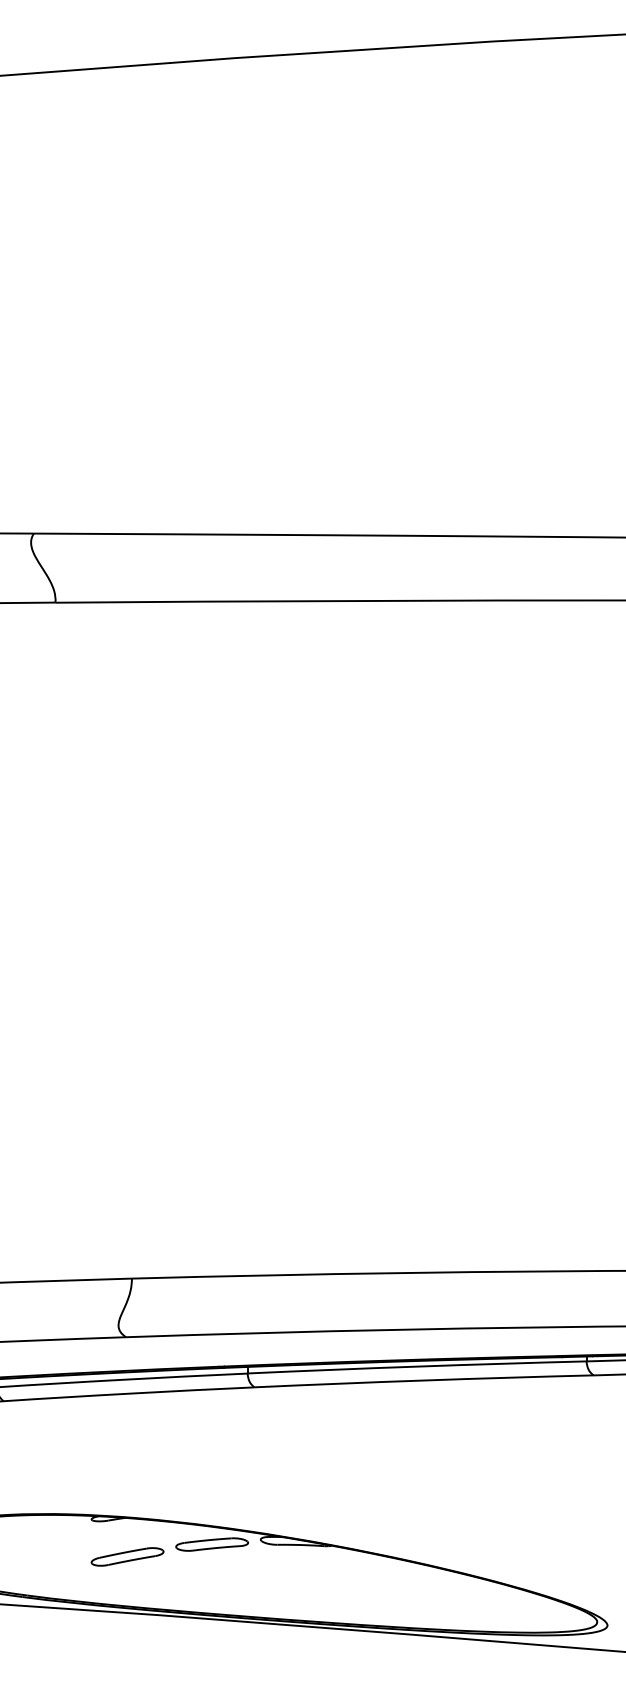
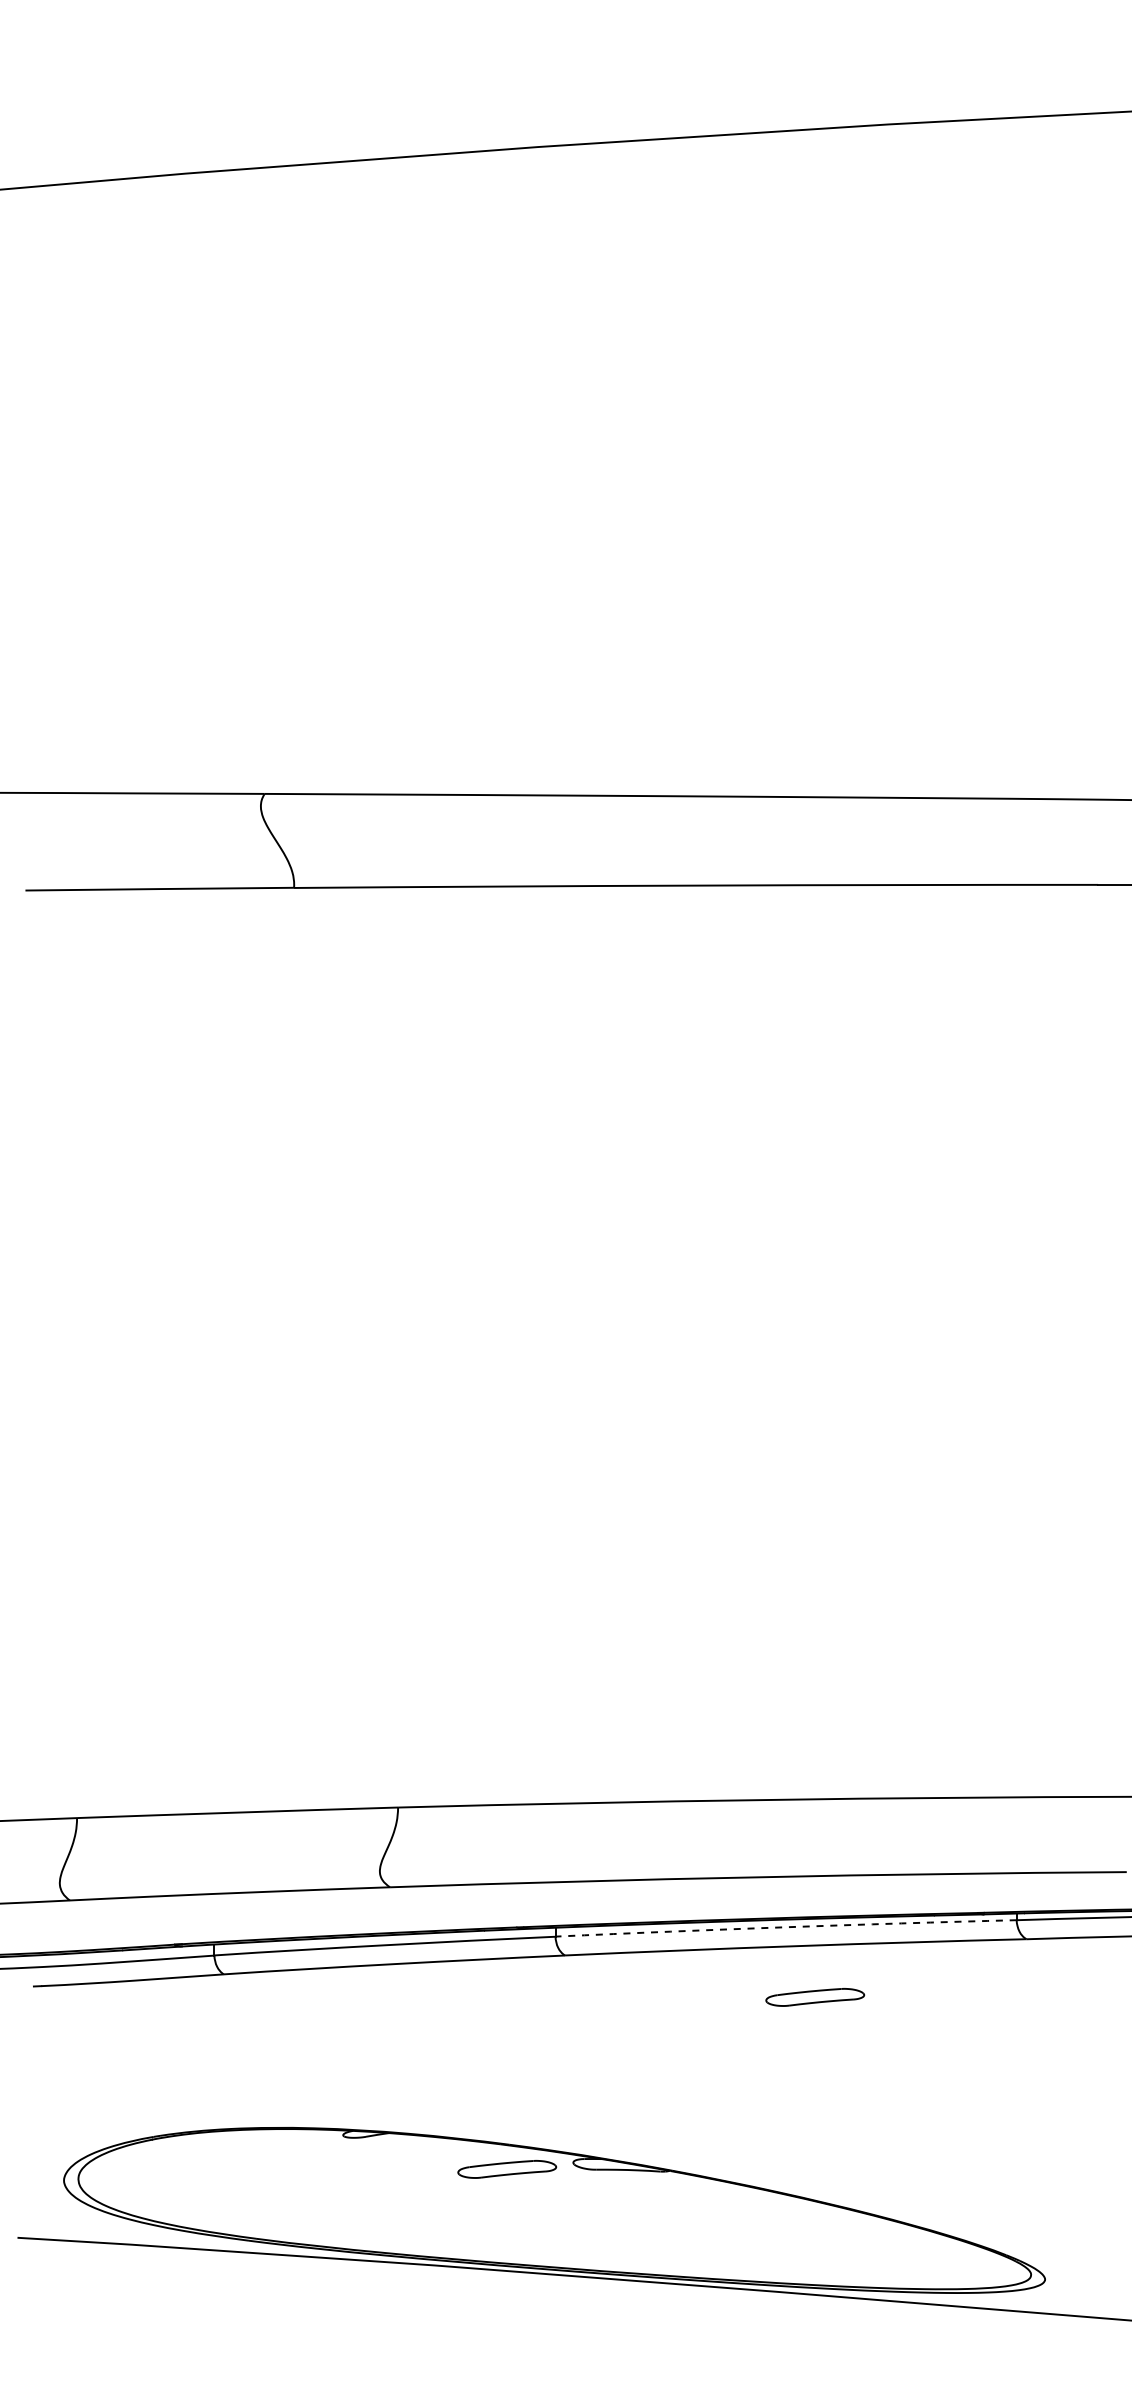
arc: (417, 1366) -> (786, 1927), solid -> dashed
part: (438, 1418) -> (815, 1997), added
part: (127, 1557) -> (391, 2186), removed

